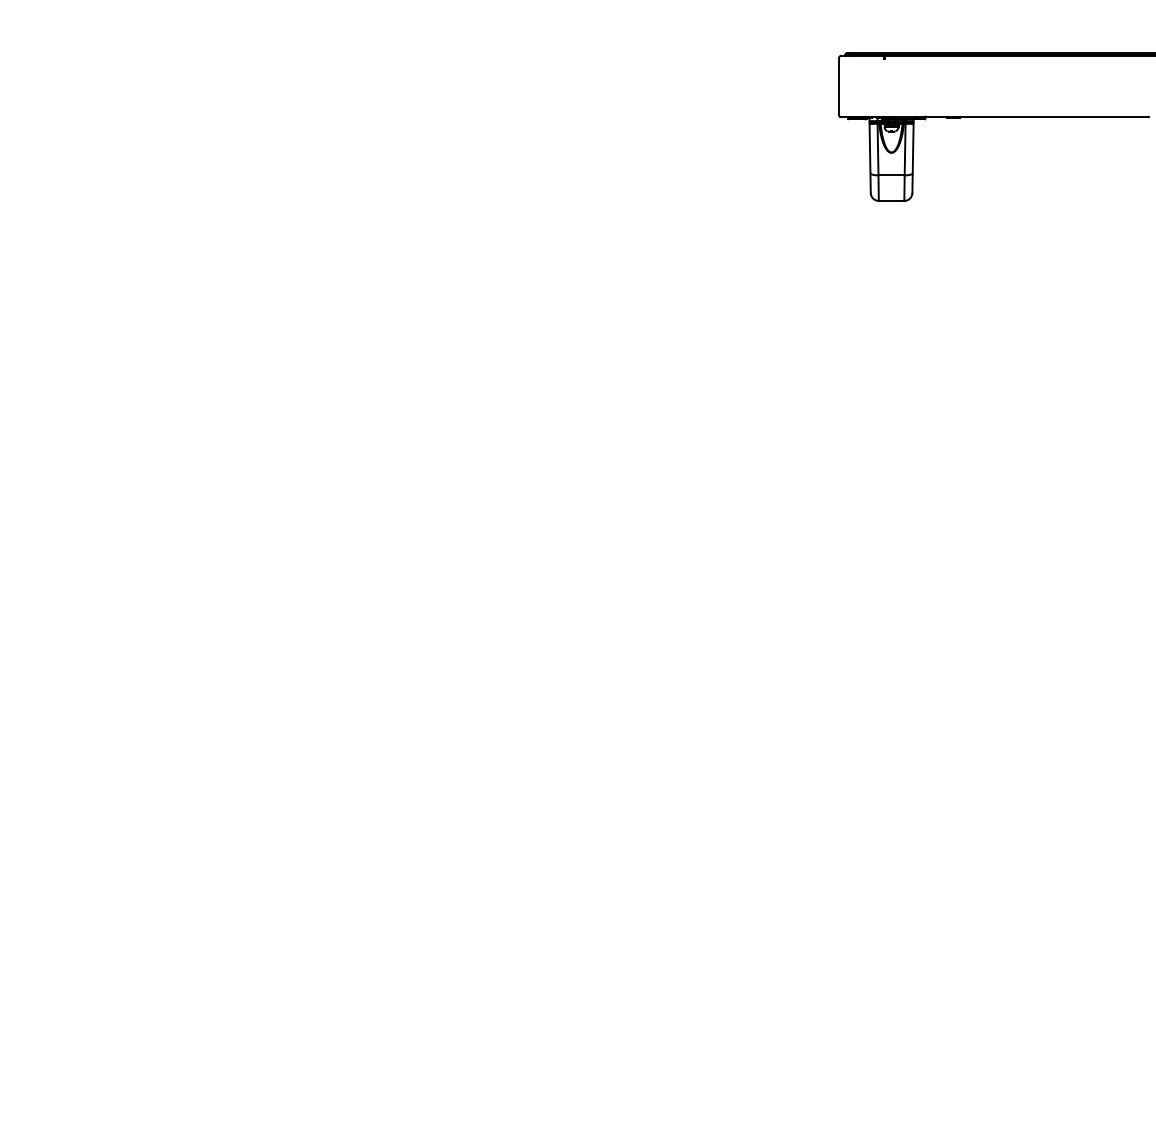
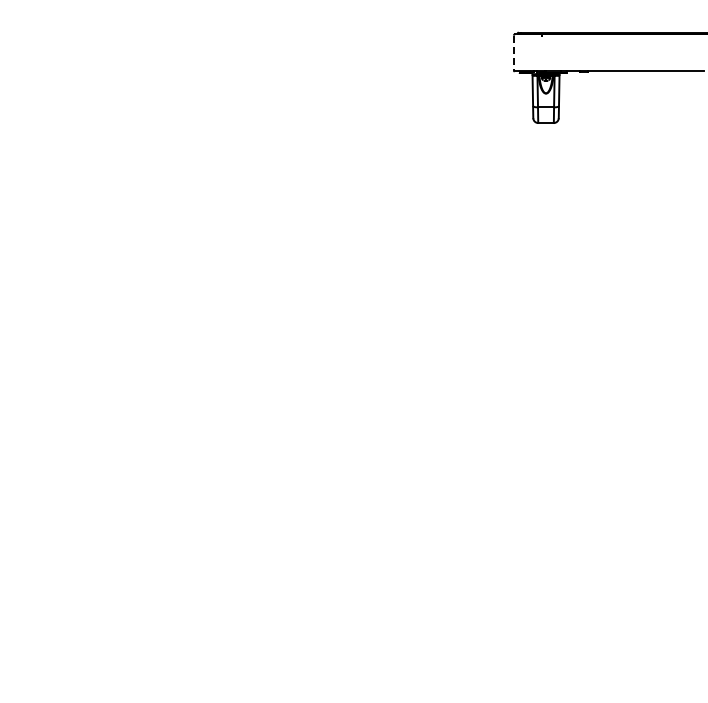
line: (838, 87) -> (513, 53), solid -> dashed

